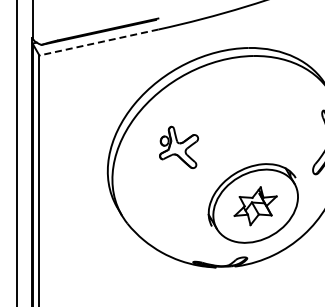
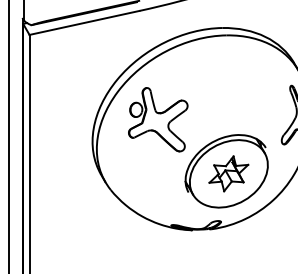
line: (99, 42) -> (84, 22), dashed -> solid
part: (178, 147) -> (157, 119), size x1.67

